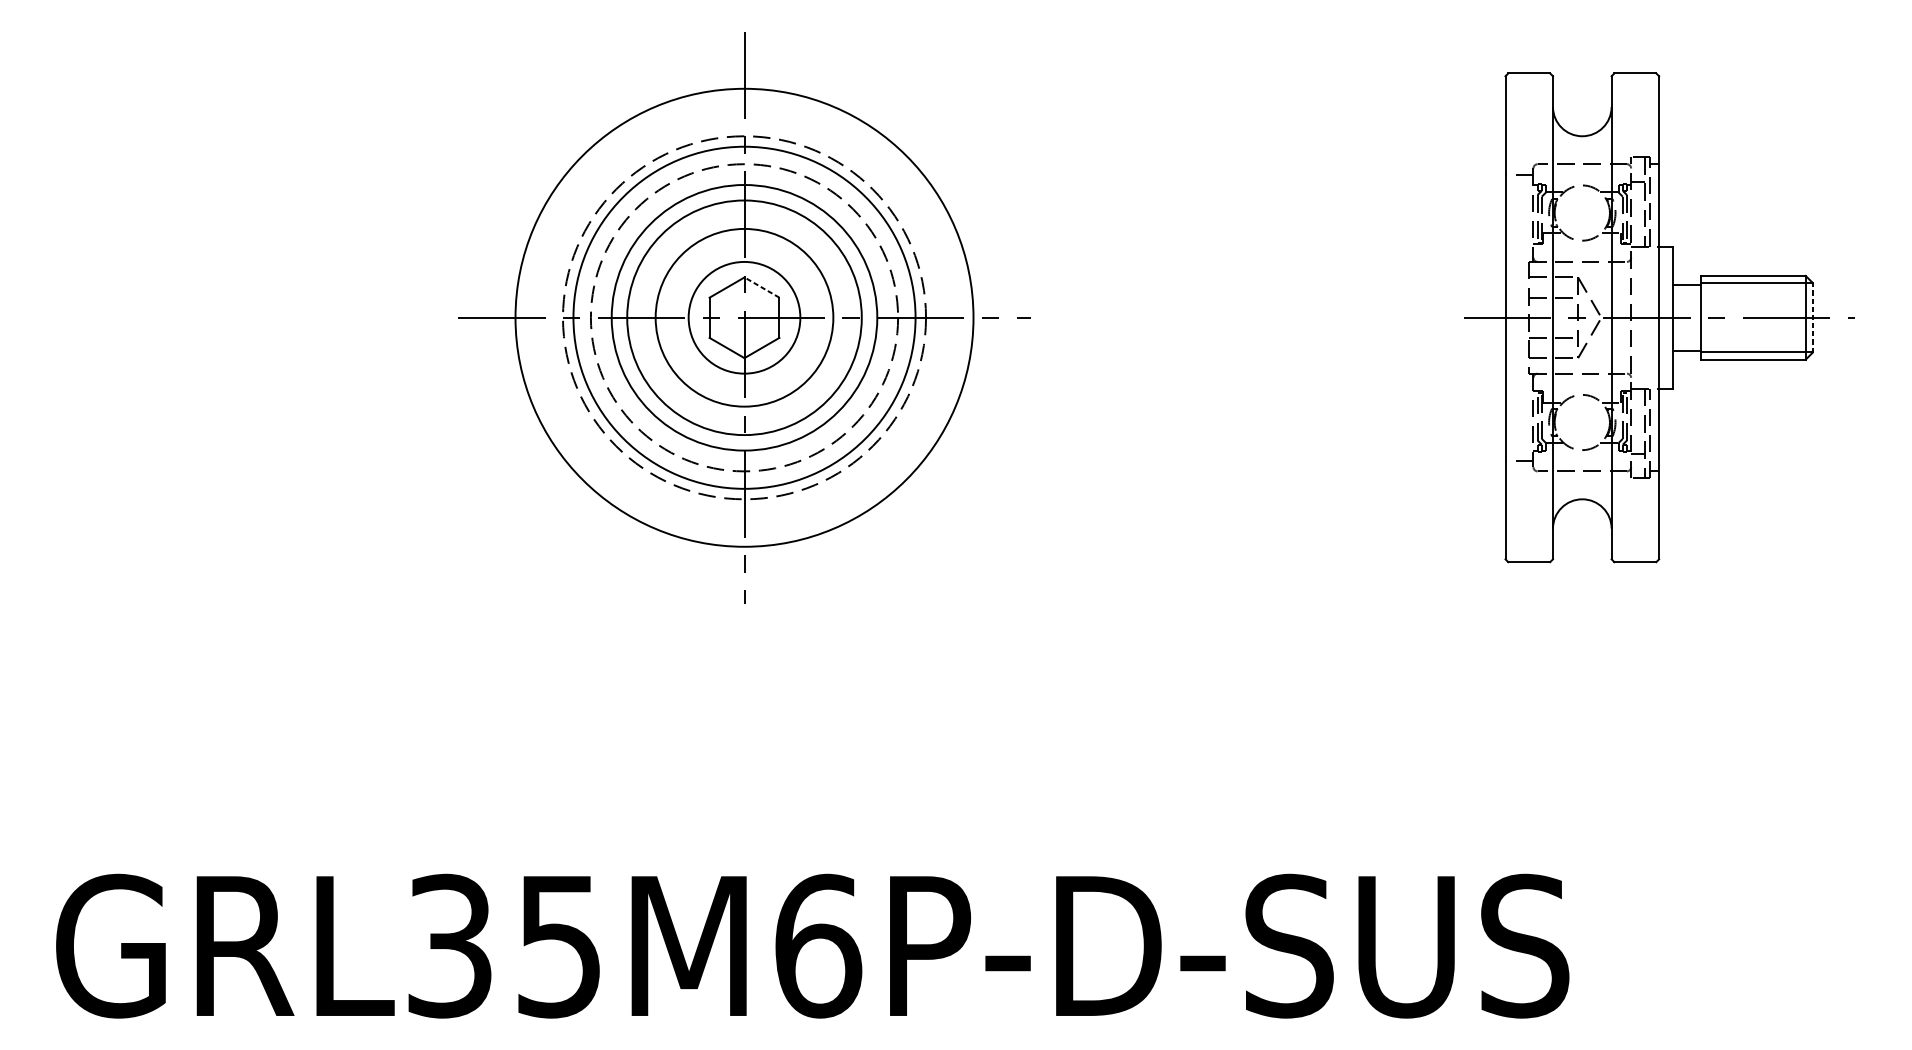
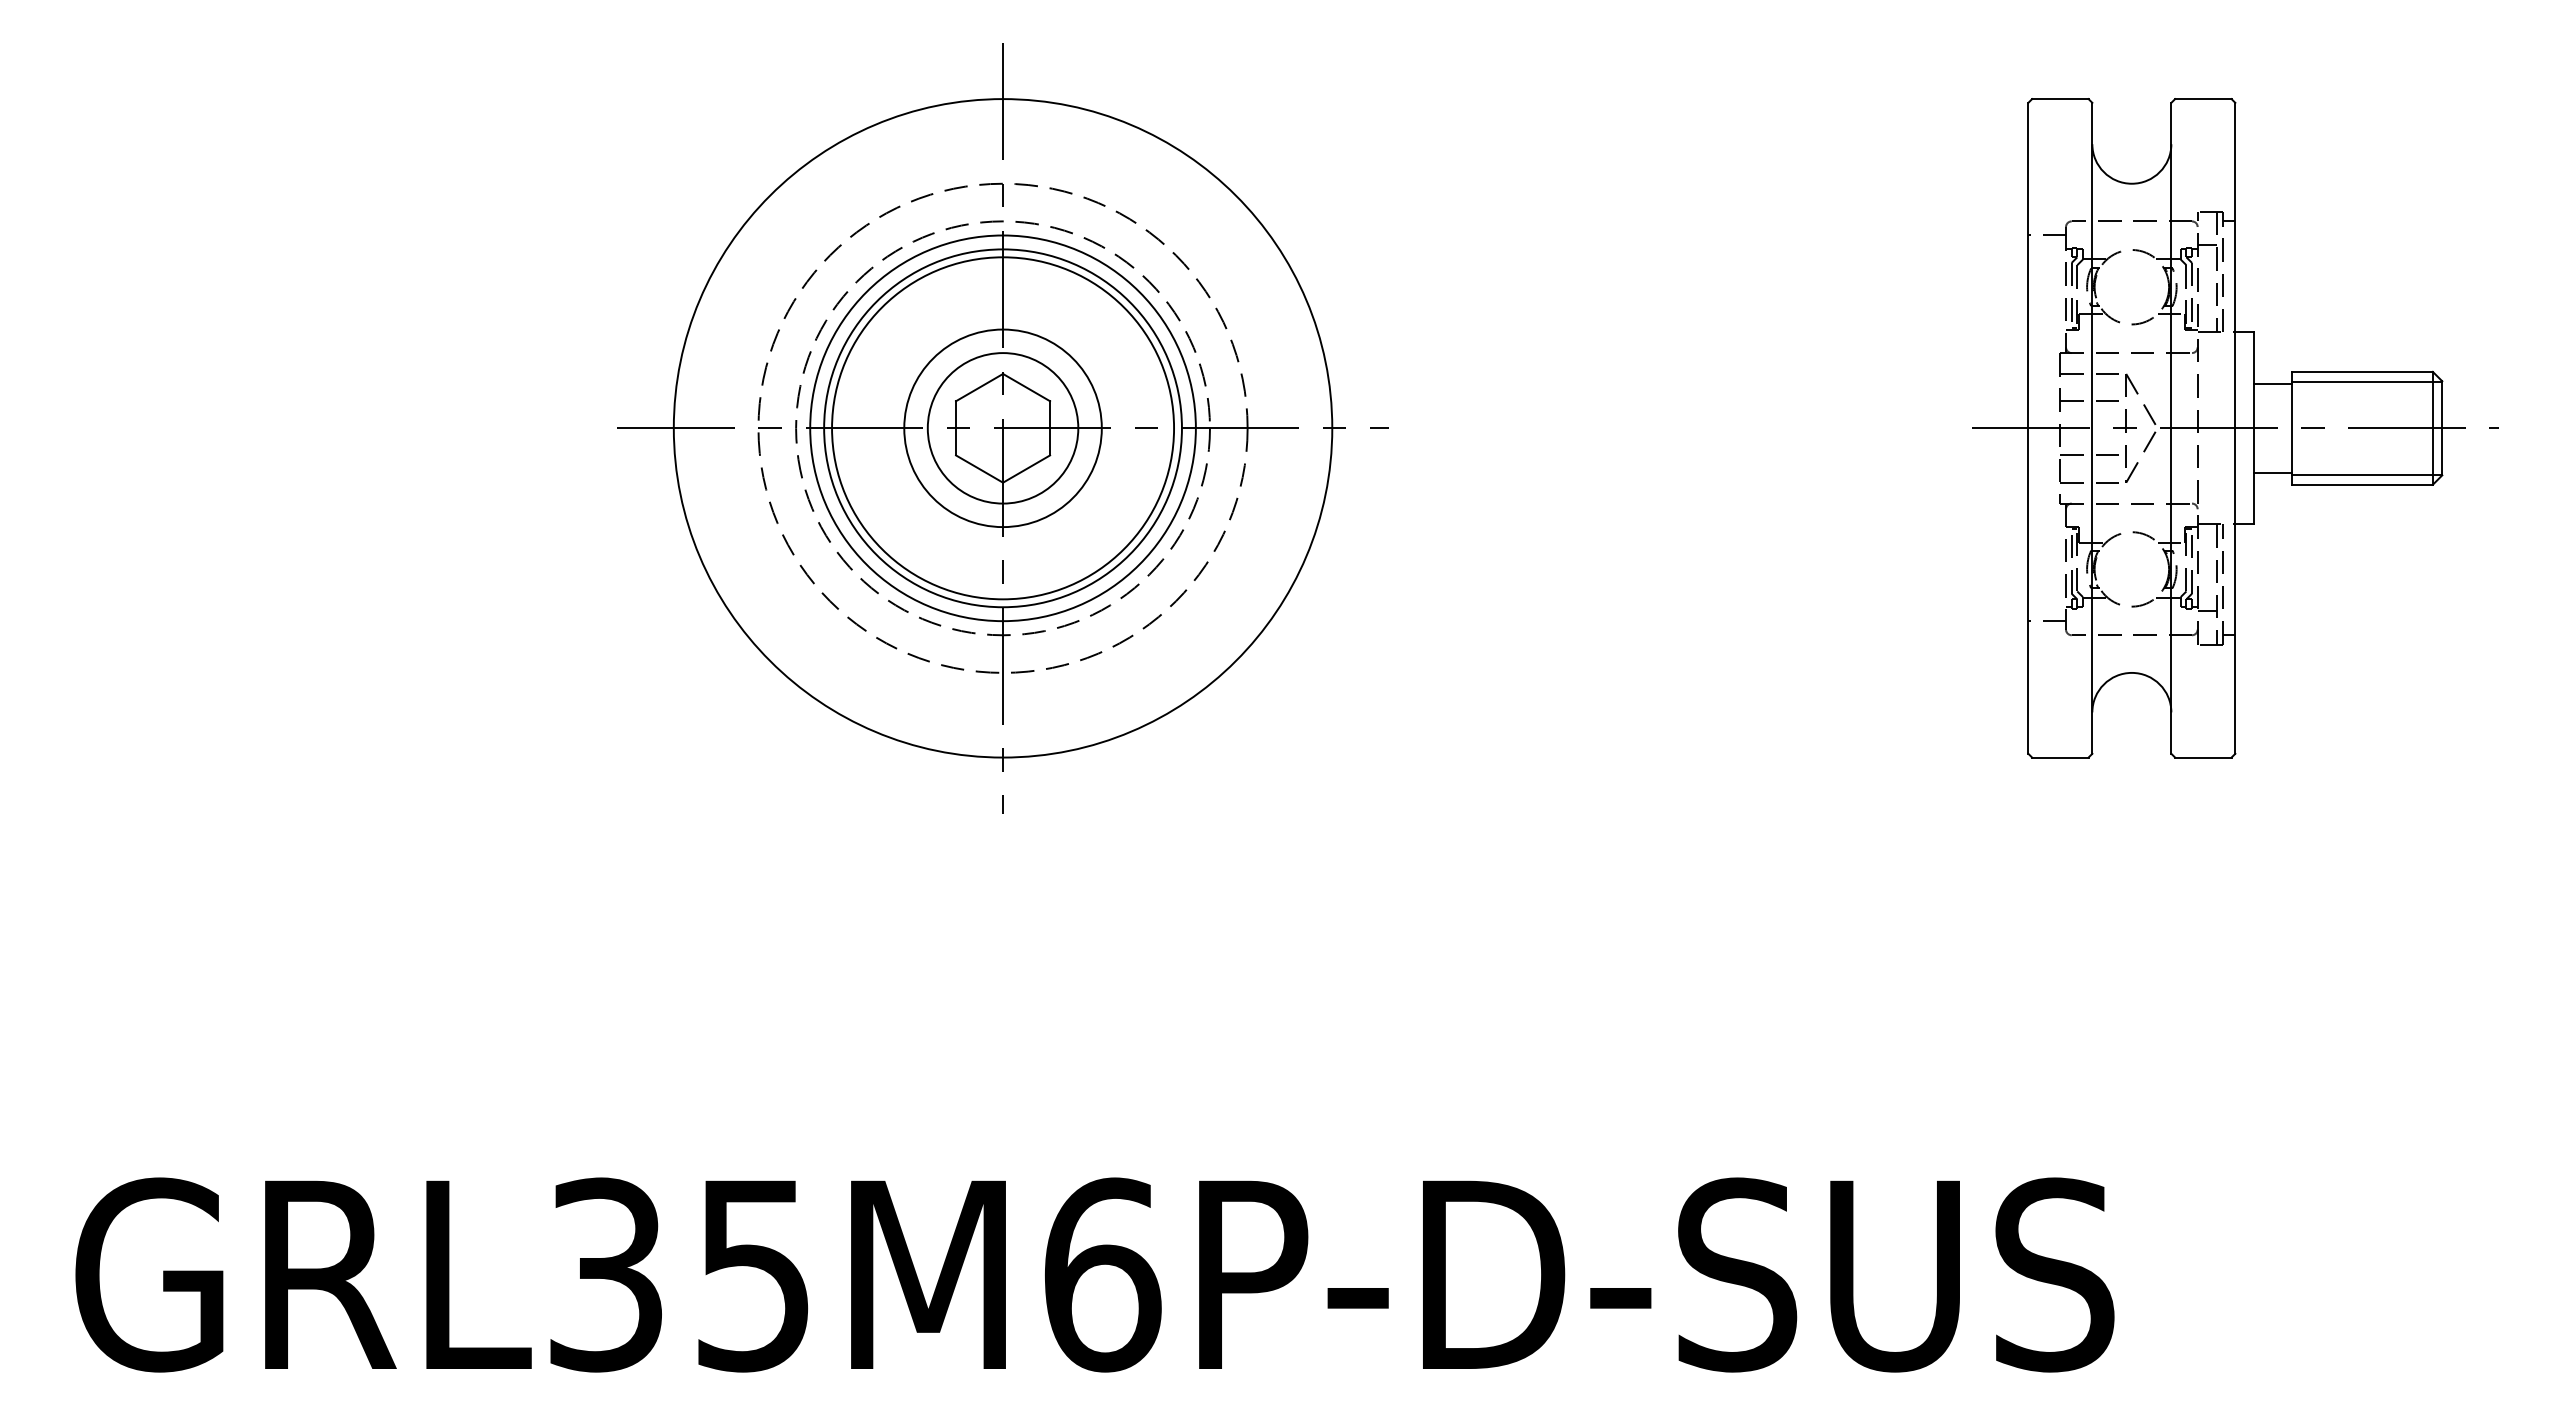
line: (761, 287) -> (1026, 387), dashed -> solid
circle: (744, 317) -> (1002, 428), size x0.62
circle: (744, 317) -> (1002, 428), size x0.62
circle: (744, 317) -> (1002, 428), size x1.43
circle: (744, 317) -> (1003, 428), size x1.43
line: (1812, 317) -> (2442, 427), dashed -> solid

